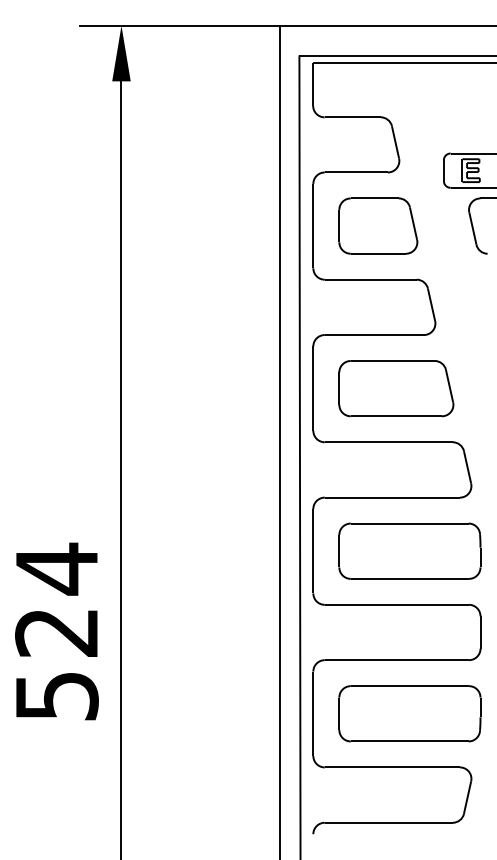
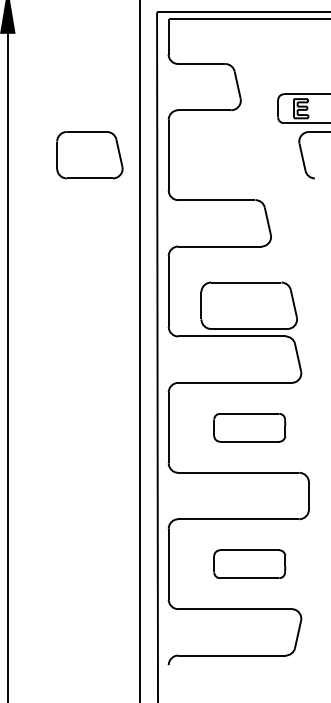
part: (378, 225) -> (90, 154), moved
part: (396, 388) -> (249, 305), moved
part: (409, 550) -> (249, 427), size x0.6
part: (409, 713) -> (249, 563), size x0.6

